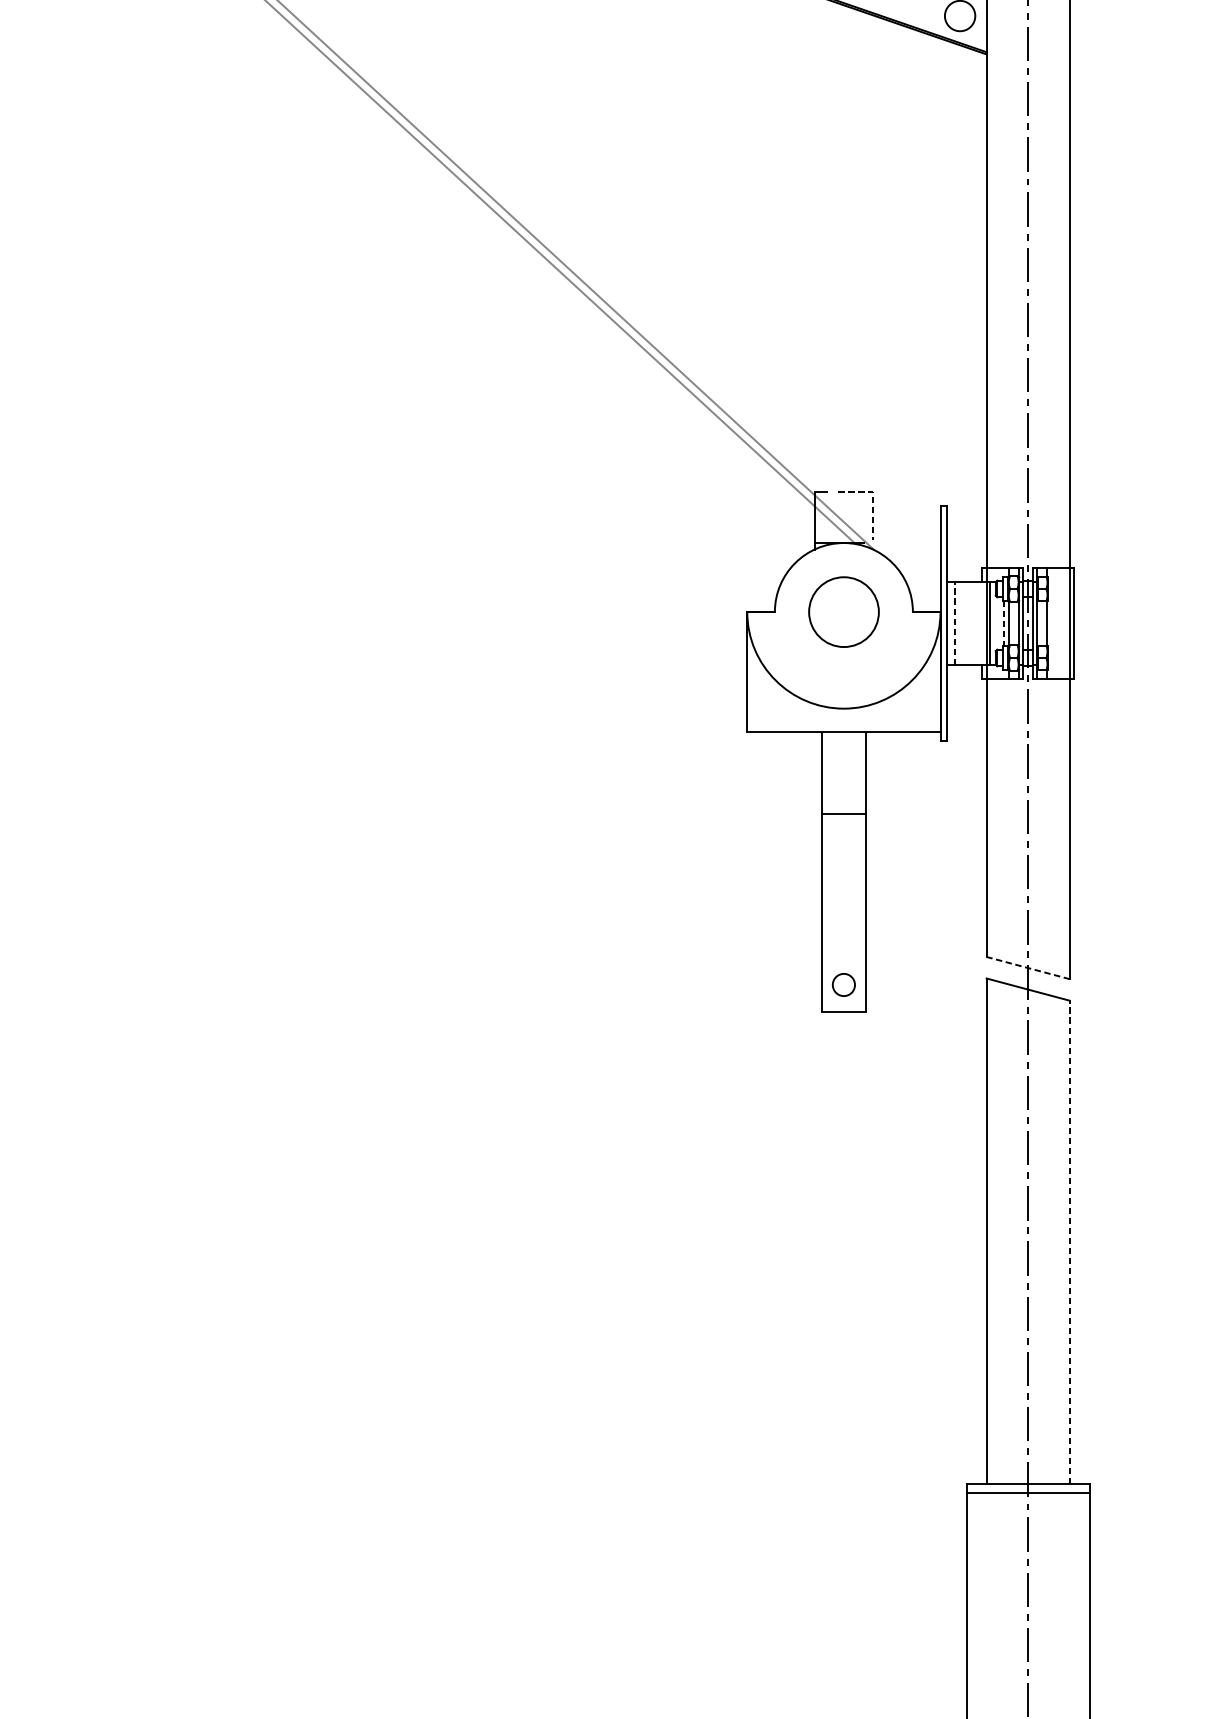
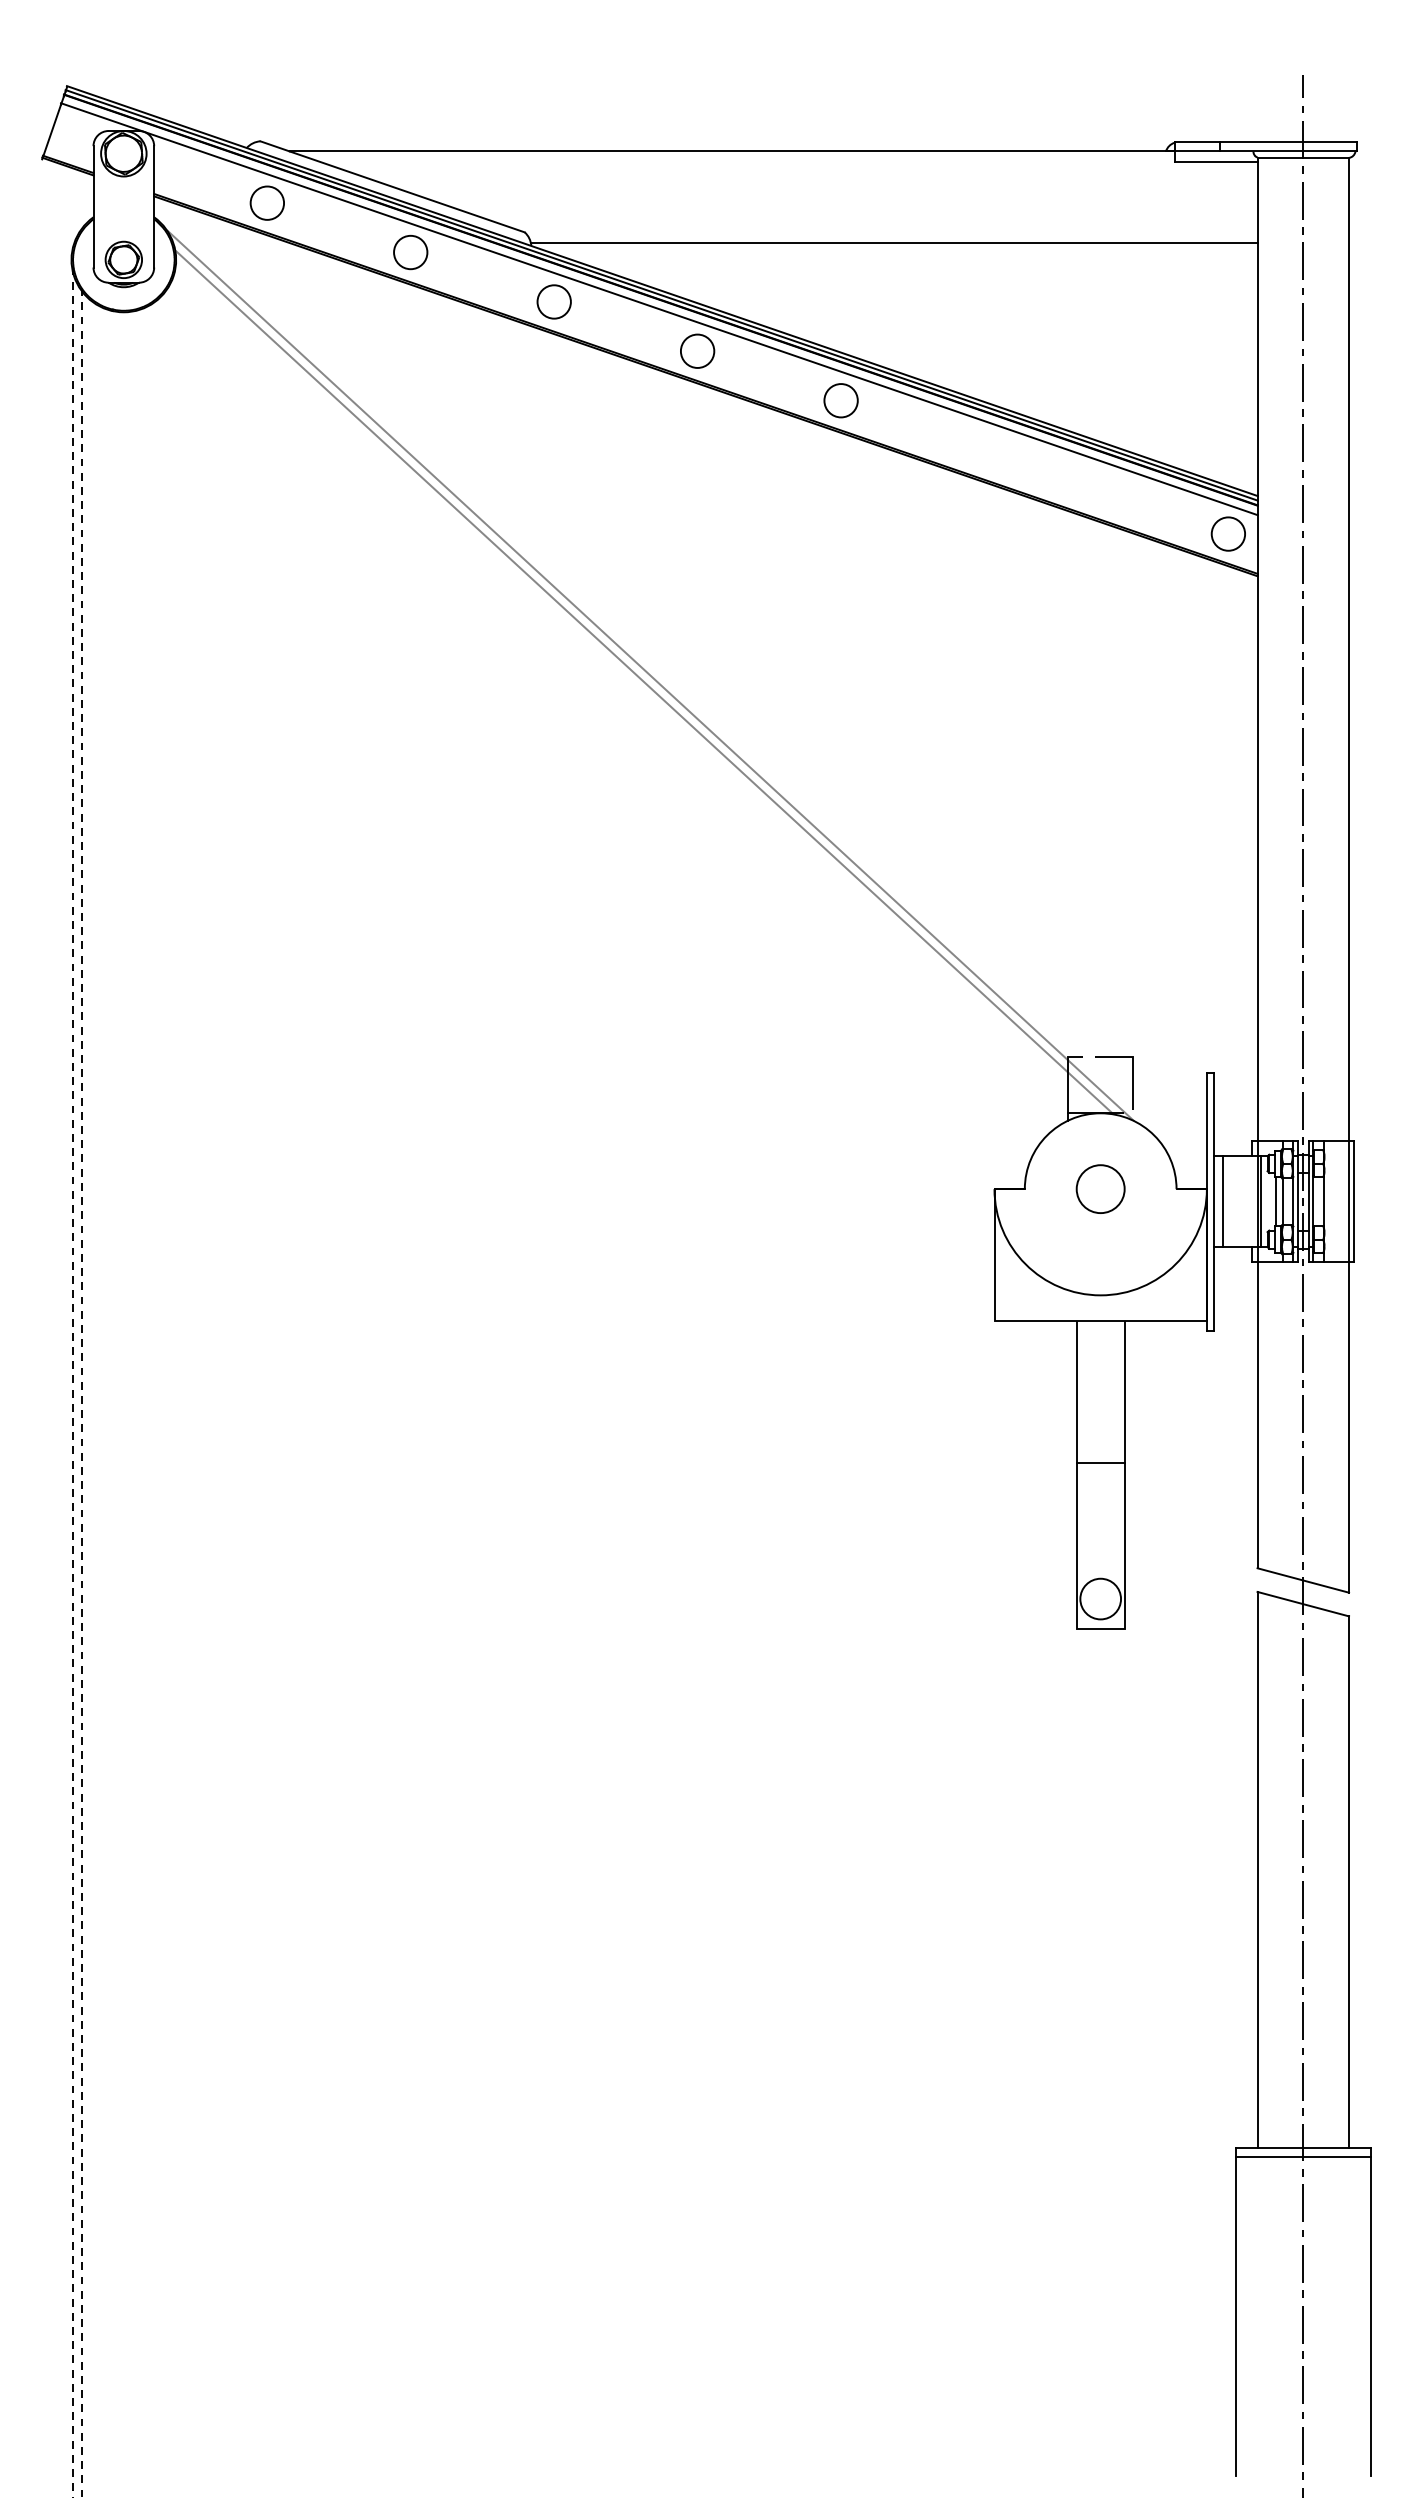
line: (873, 498) -> (1133, 1064), dashed -> solid
circle: (843, 611) -> (1100, 1188), size x0.62
line: (955, 623) -> (1223, 1201), dashed -> solid
line: (1003, 623) -> (1276, 1201), dashed -> solid
line: (843, 814) -> (1100, 1463), moved
line: (1027, 968) -> (1302, 1580), dashed -> solid
circle: (843, 984) -> (1100, 1598), size x1.67
line: (1070, 1242) -> (1349, 1882), dashed -> solid

